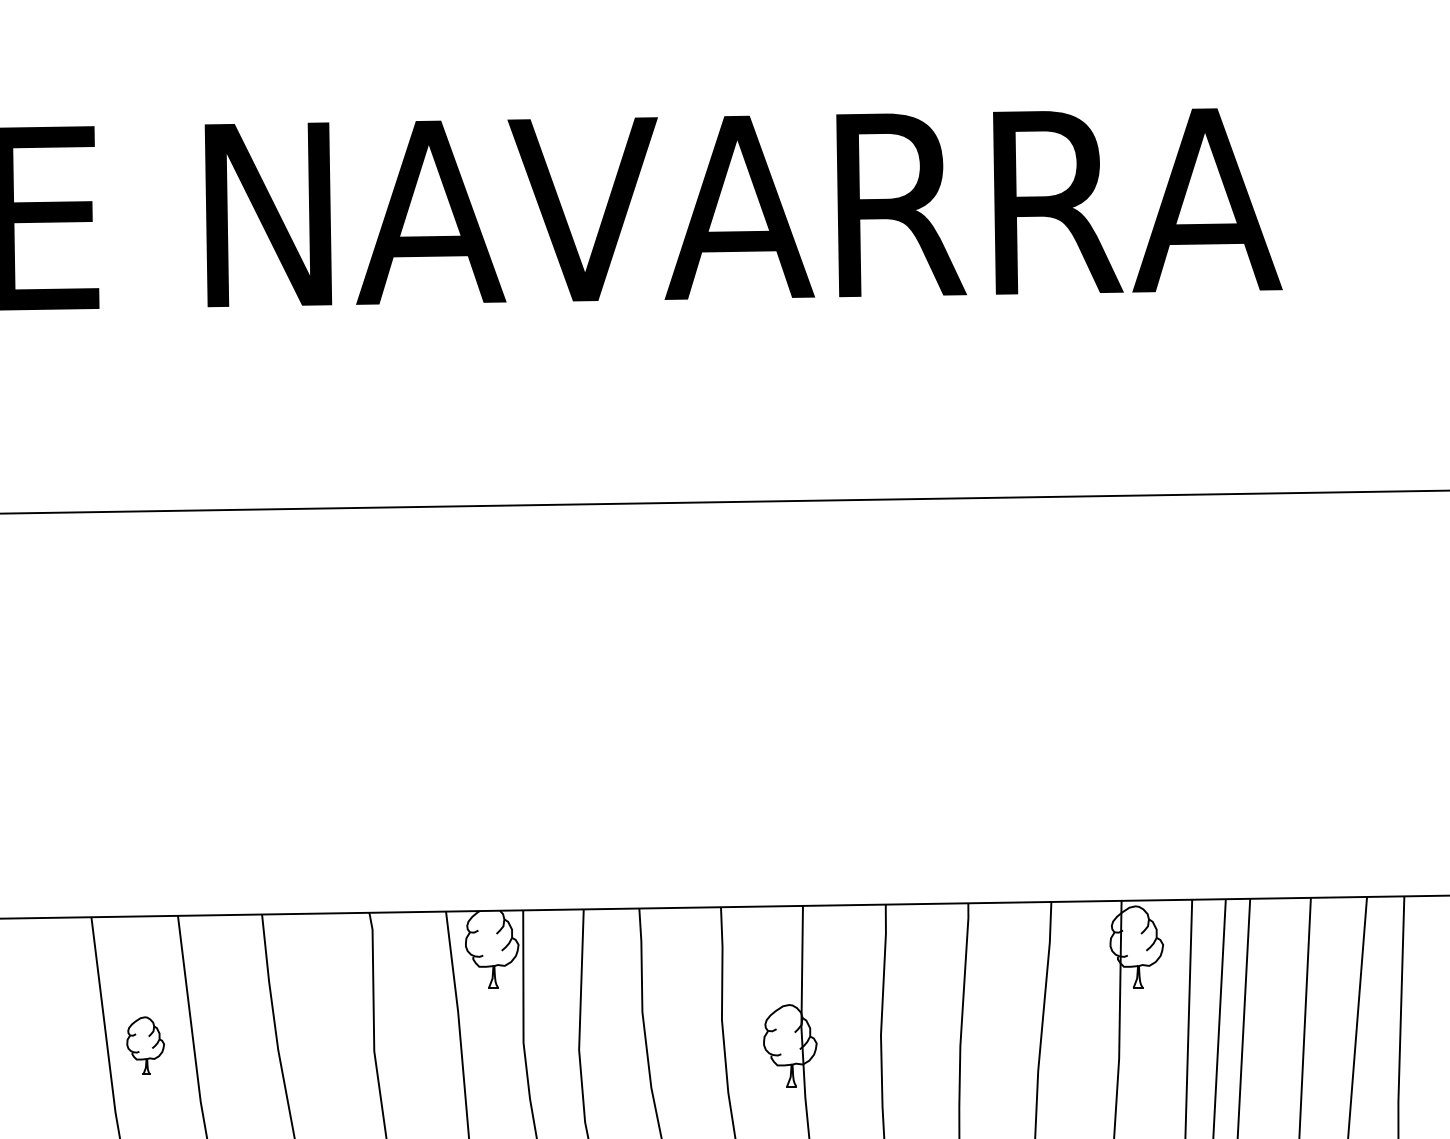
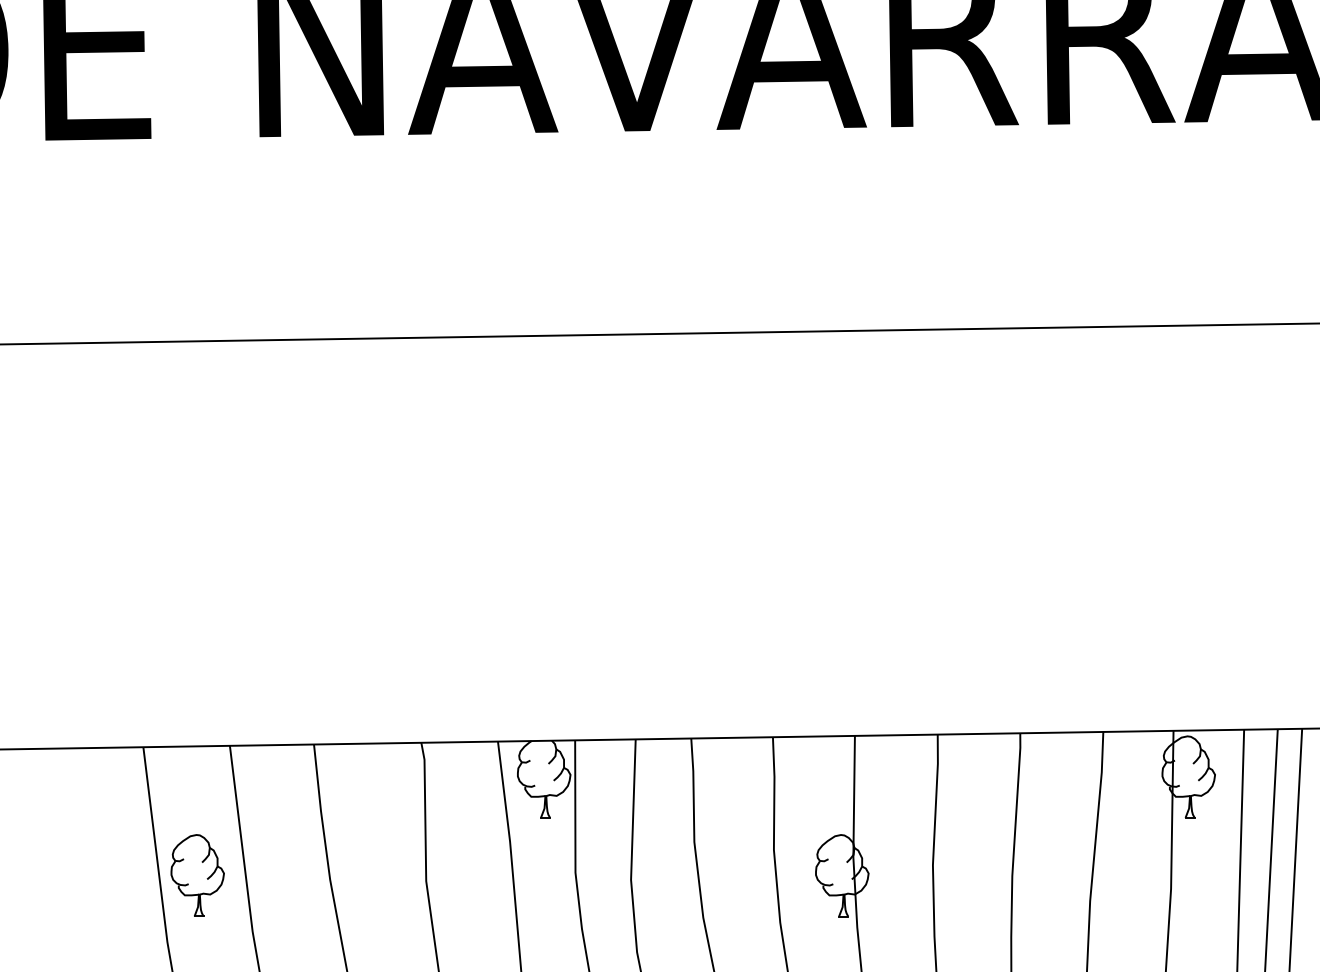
part: (145, 1045) -> (197, 875), size x1.43

